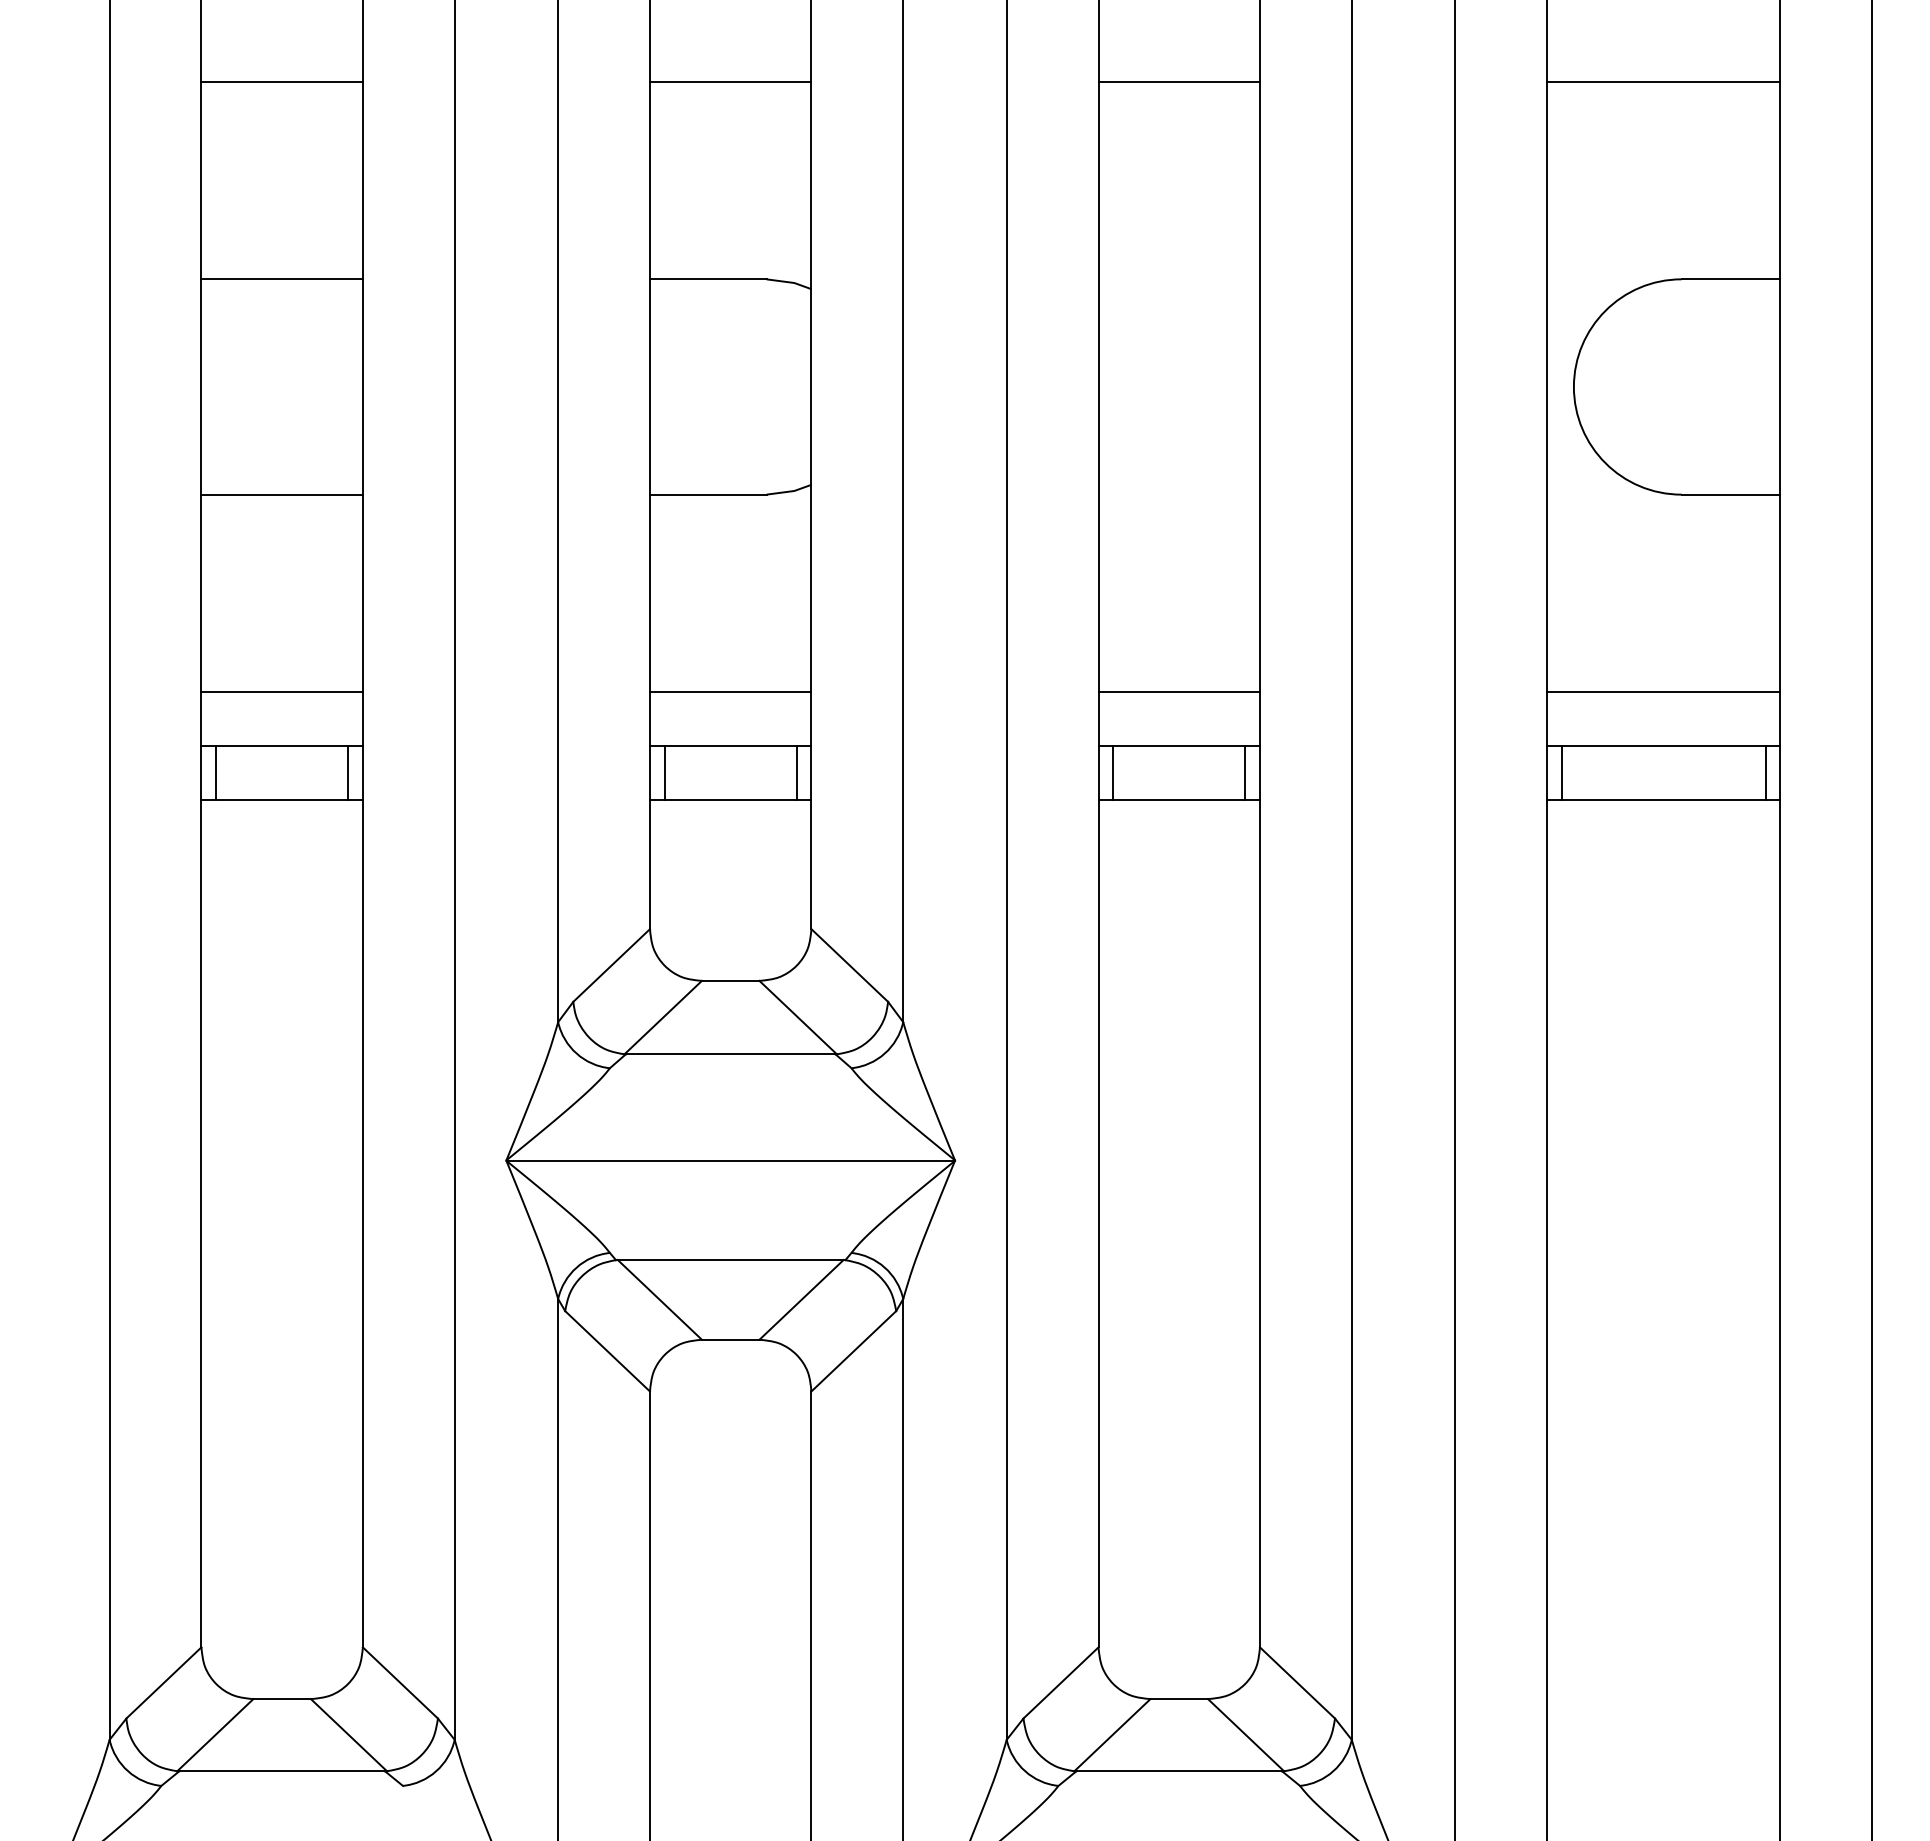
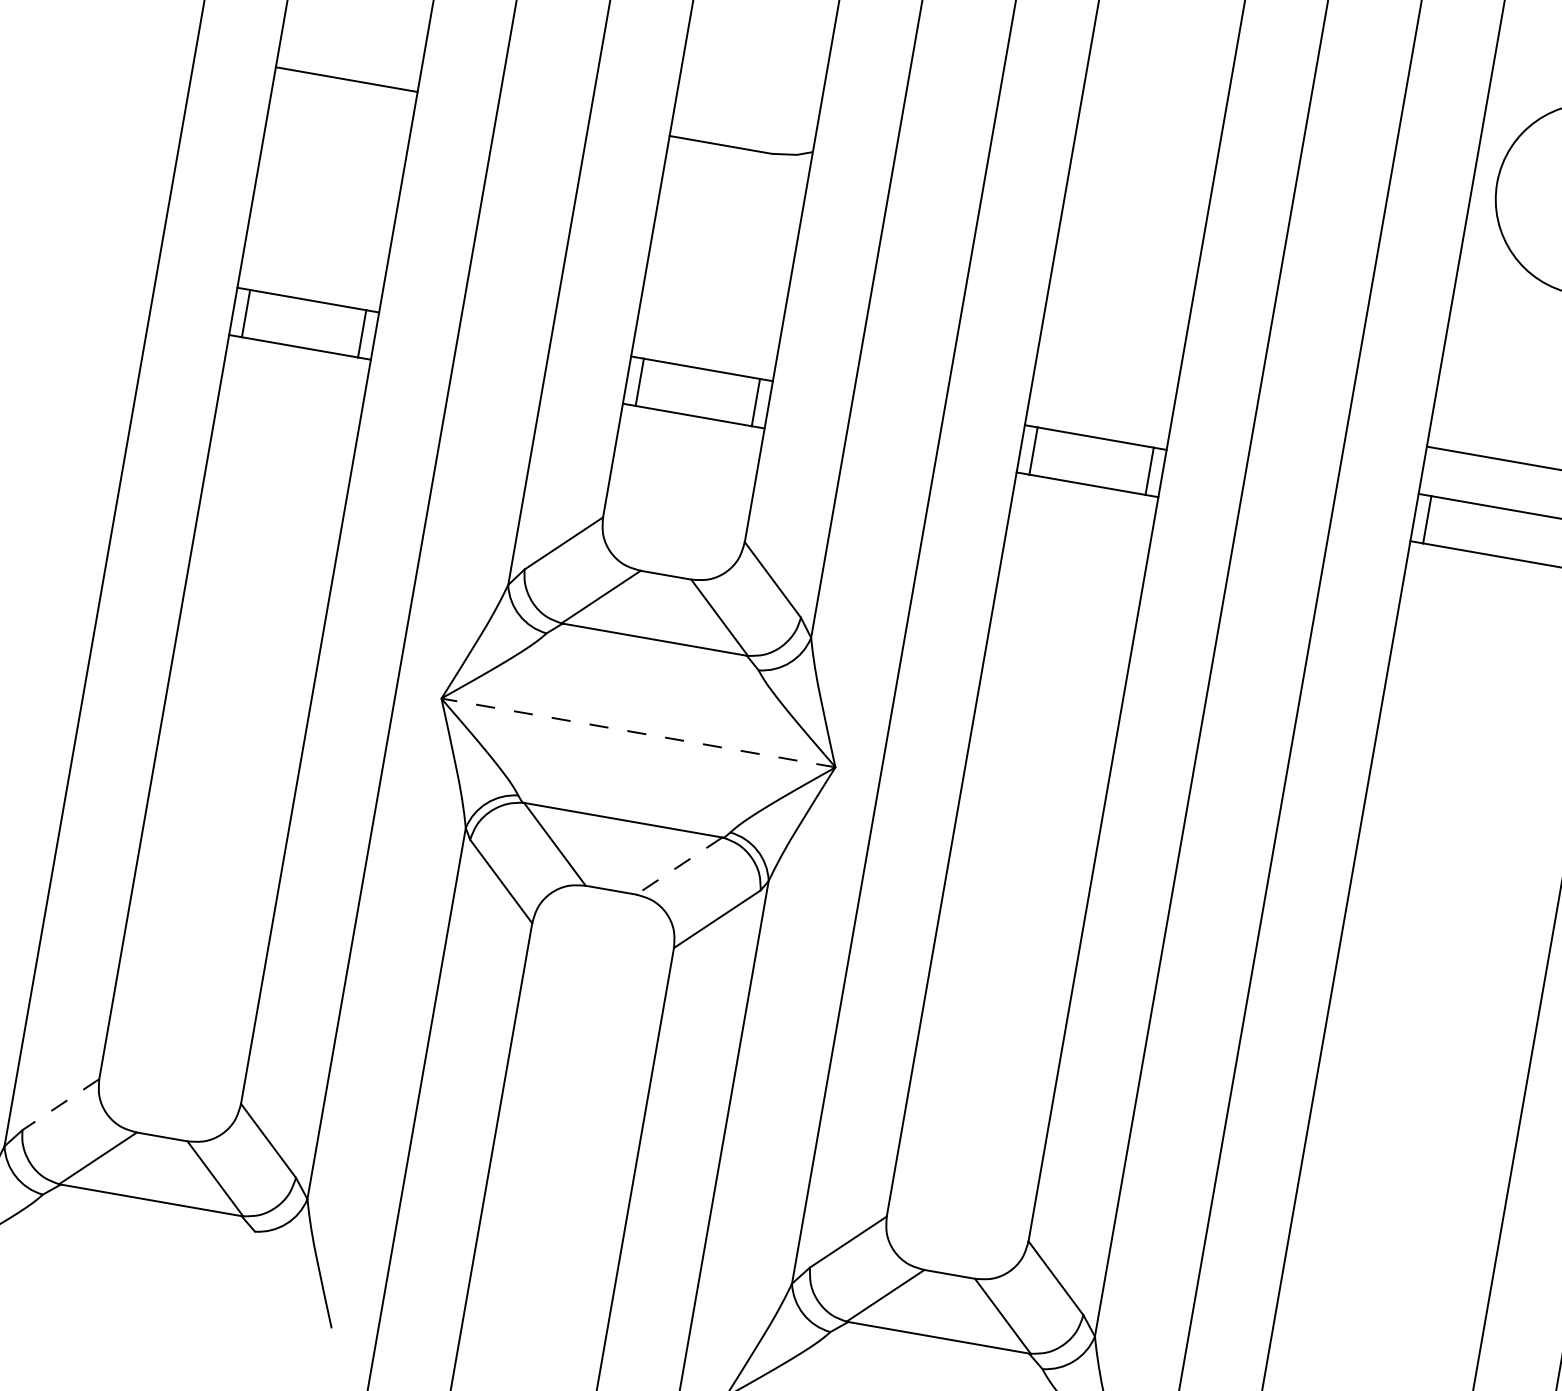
line: (281, 692) -> (315, 253), removed
line: (730, 692) -> (710, 321), removed
line: (1178, 692) -> (1103, 390), removed
line: (730, 1160) -> (638, 732), solid -> dashed
line: (801, 1299) -> (679, 865), solid -> dashed
line: (163, 1682) -> (60, 1104), solid -> dashed

